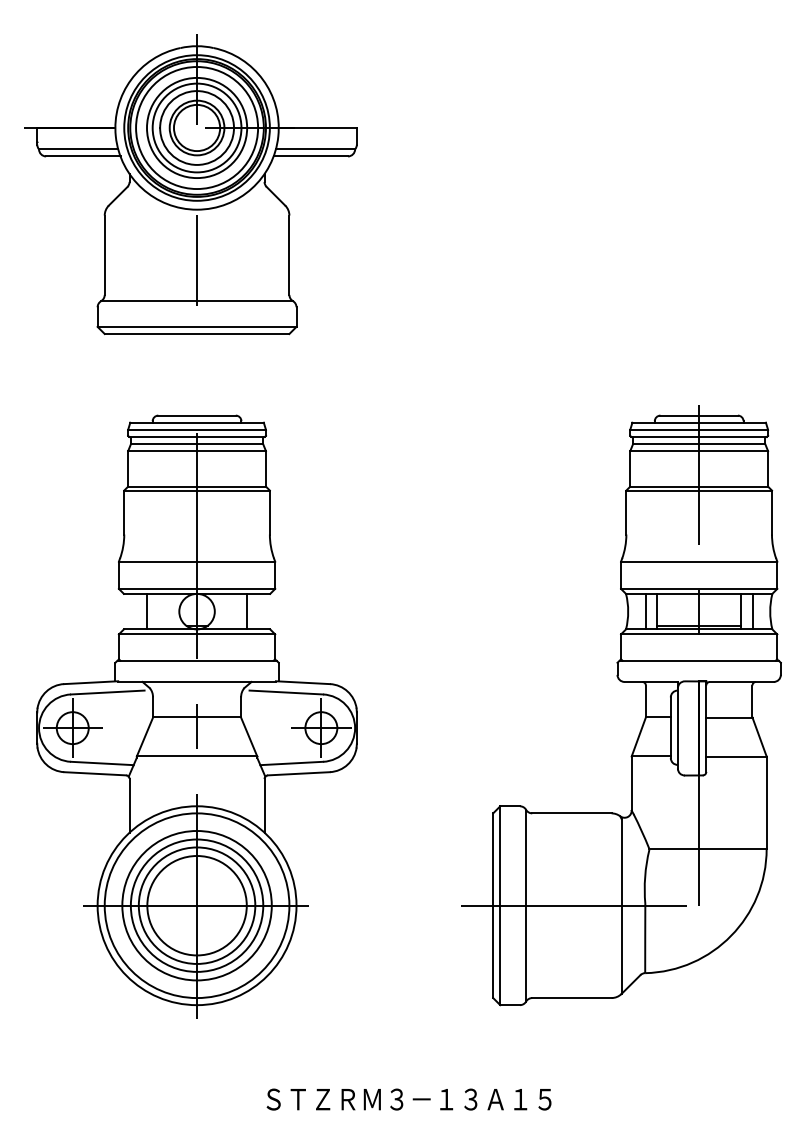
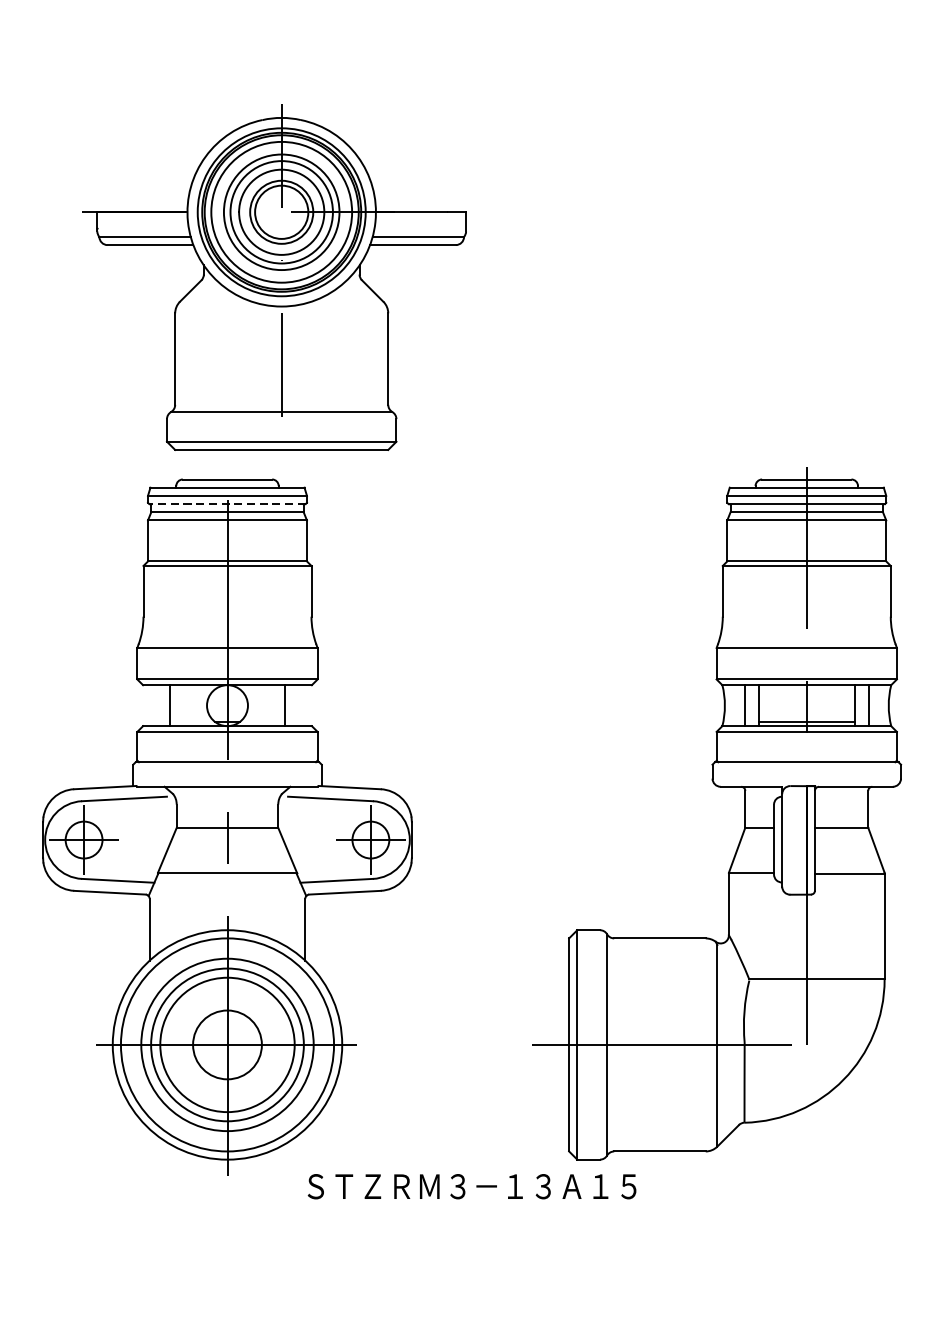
part: (190, 184) -> (274, 277), moved
line: (197, 436) -> (227, 503), solid -> dashed
circle: (196, 905) -> (226, 1044), size x0.6
text: (408, 1099) -> (471, 1186), moved

